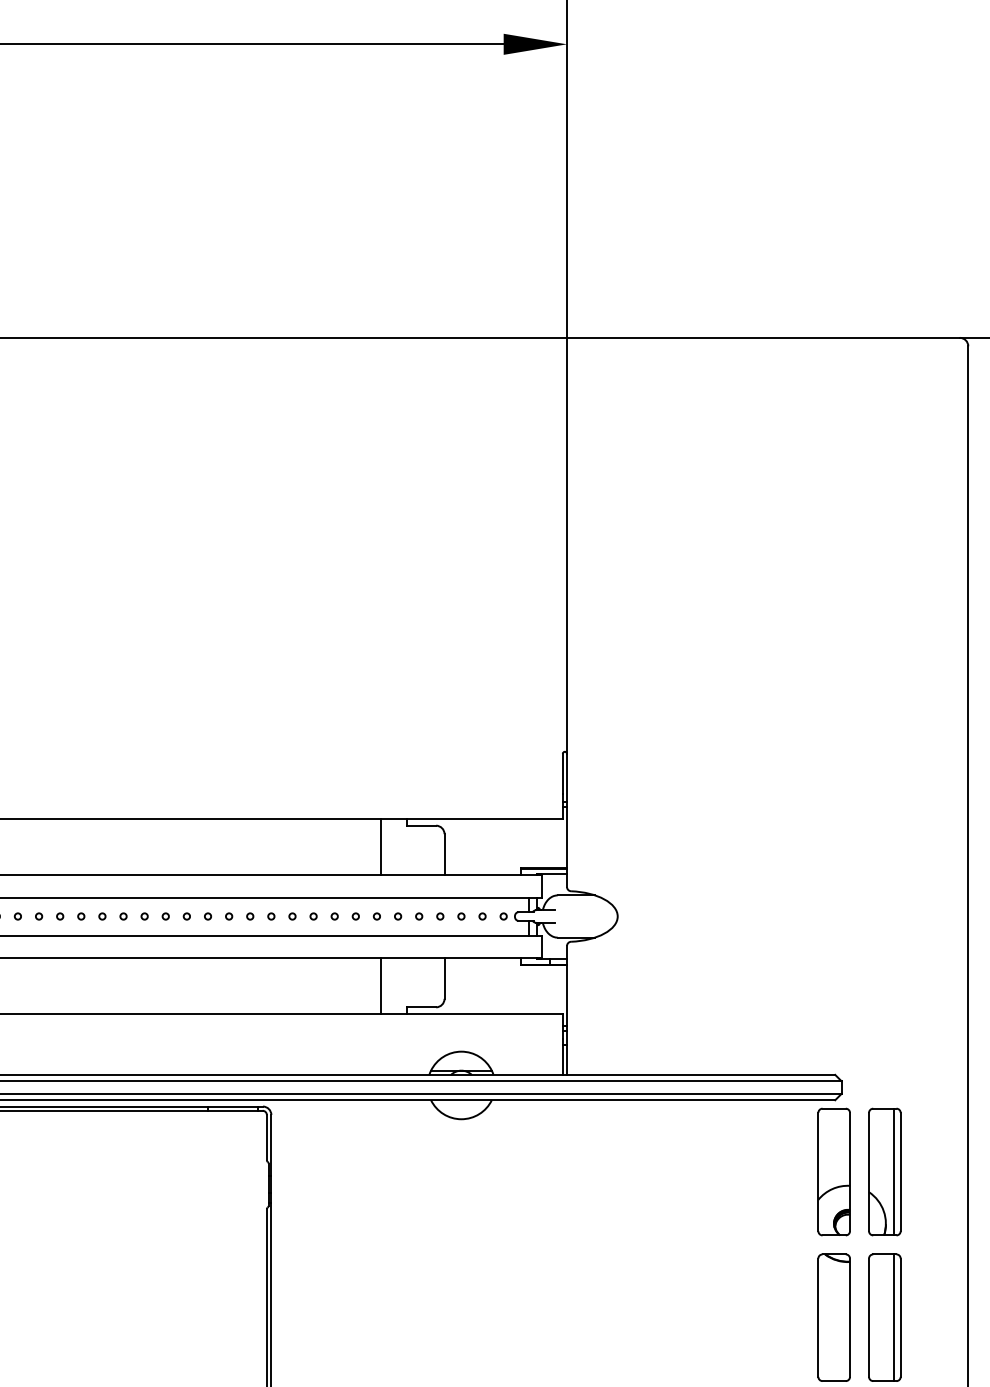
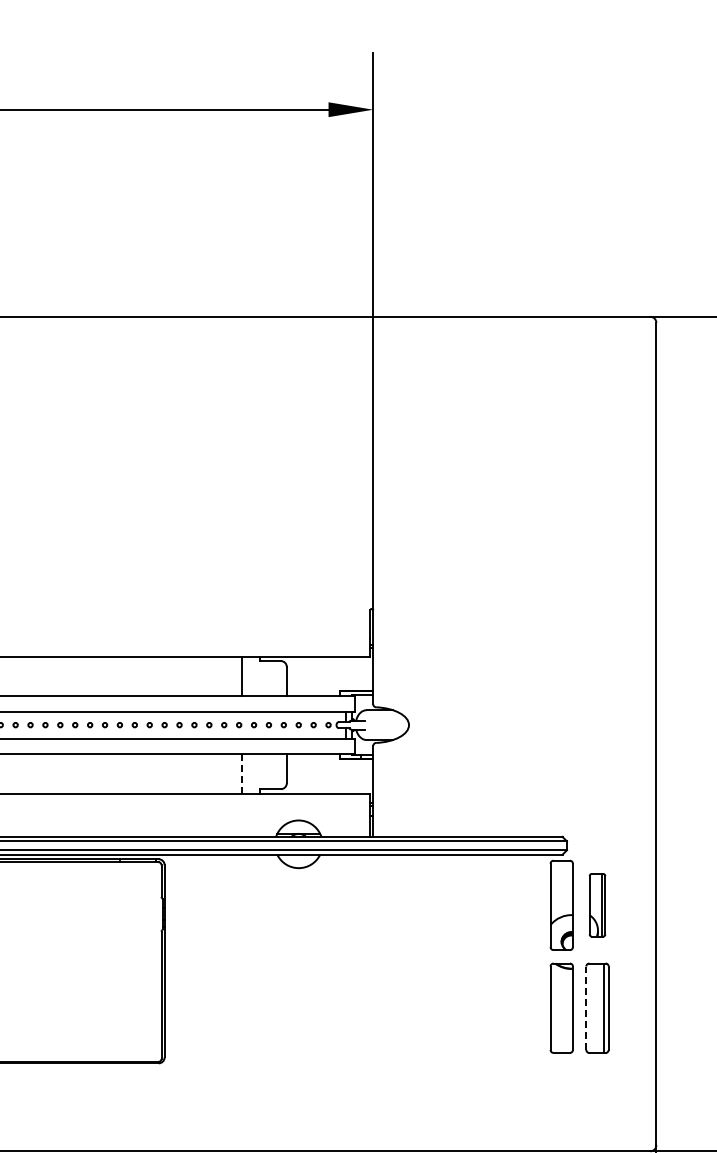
line: (381, 985) -> (242, 773), solid -> dashed
part: (884, 1170) -> (597, 904), size x0.7
line: (869, 1318) -> (586, 1008), solid -> dashed

